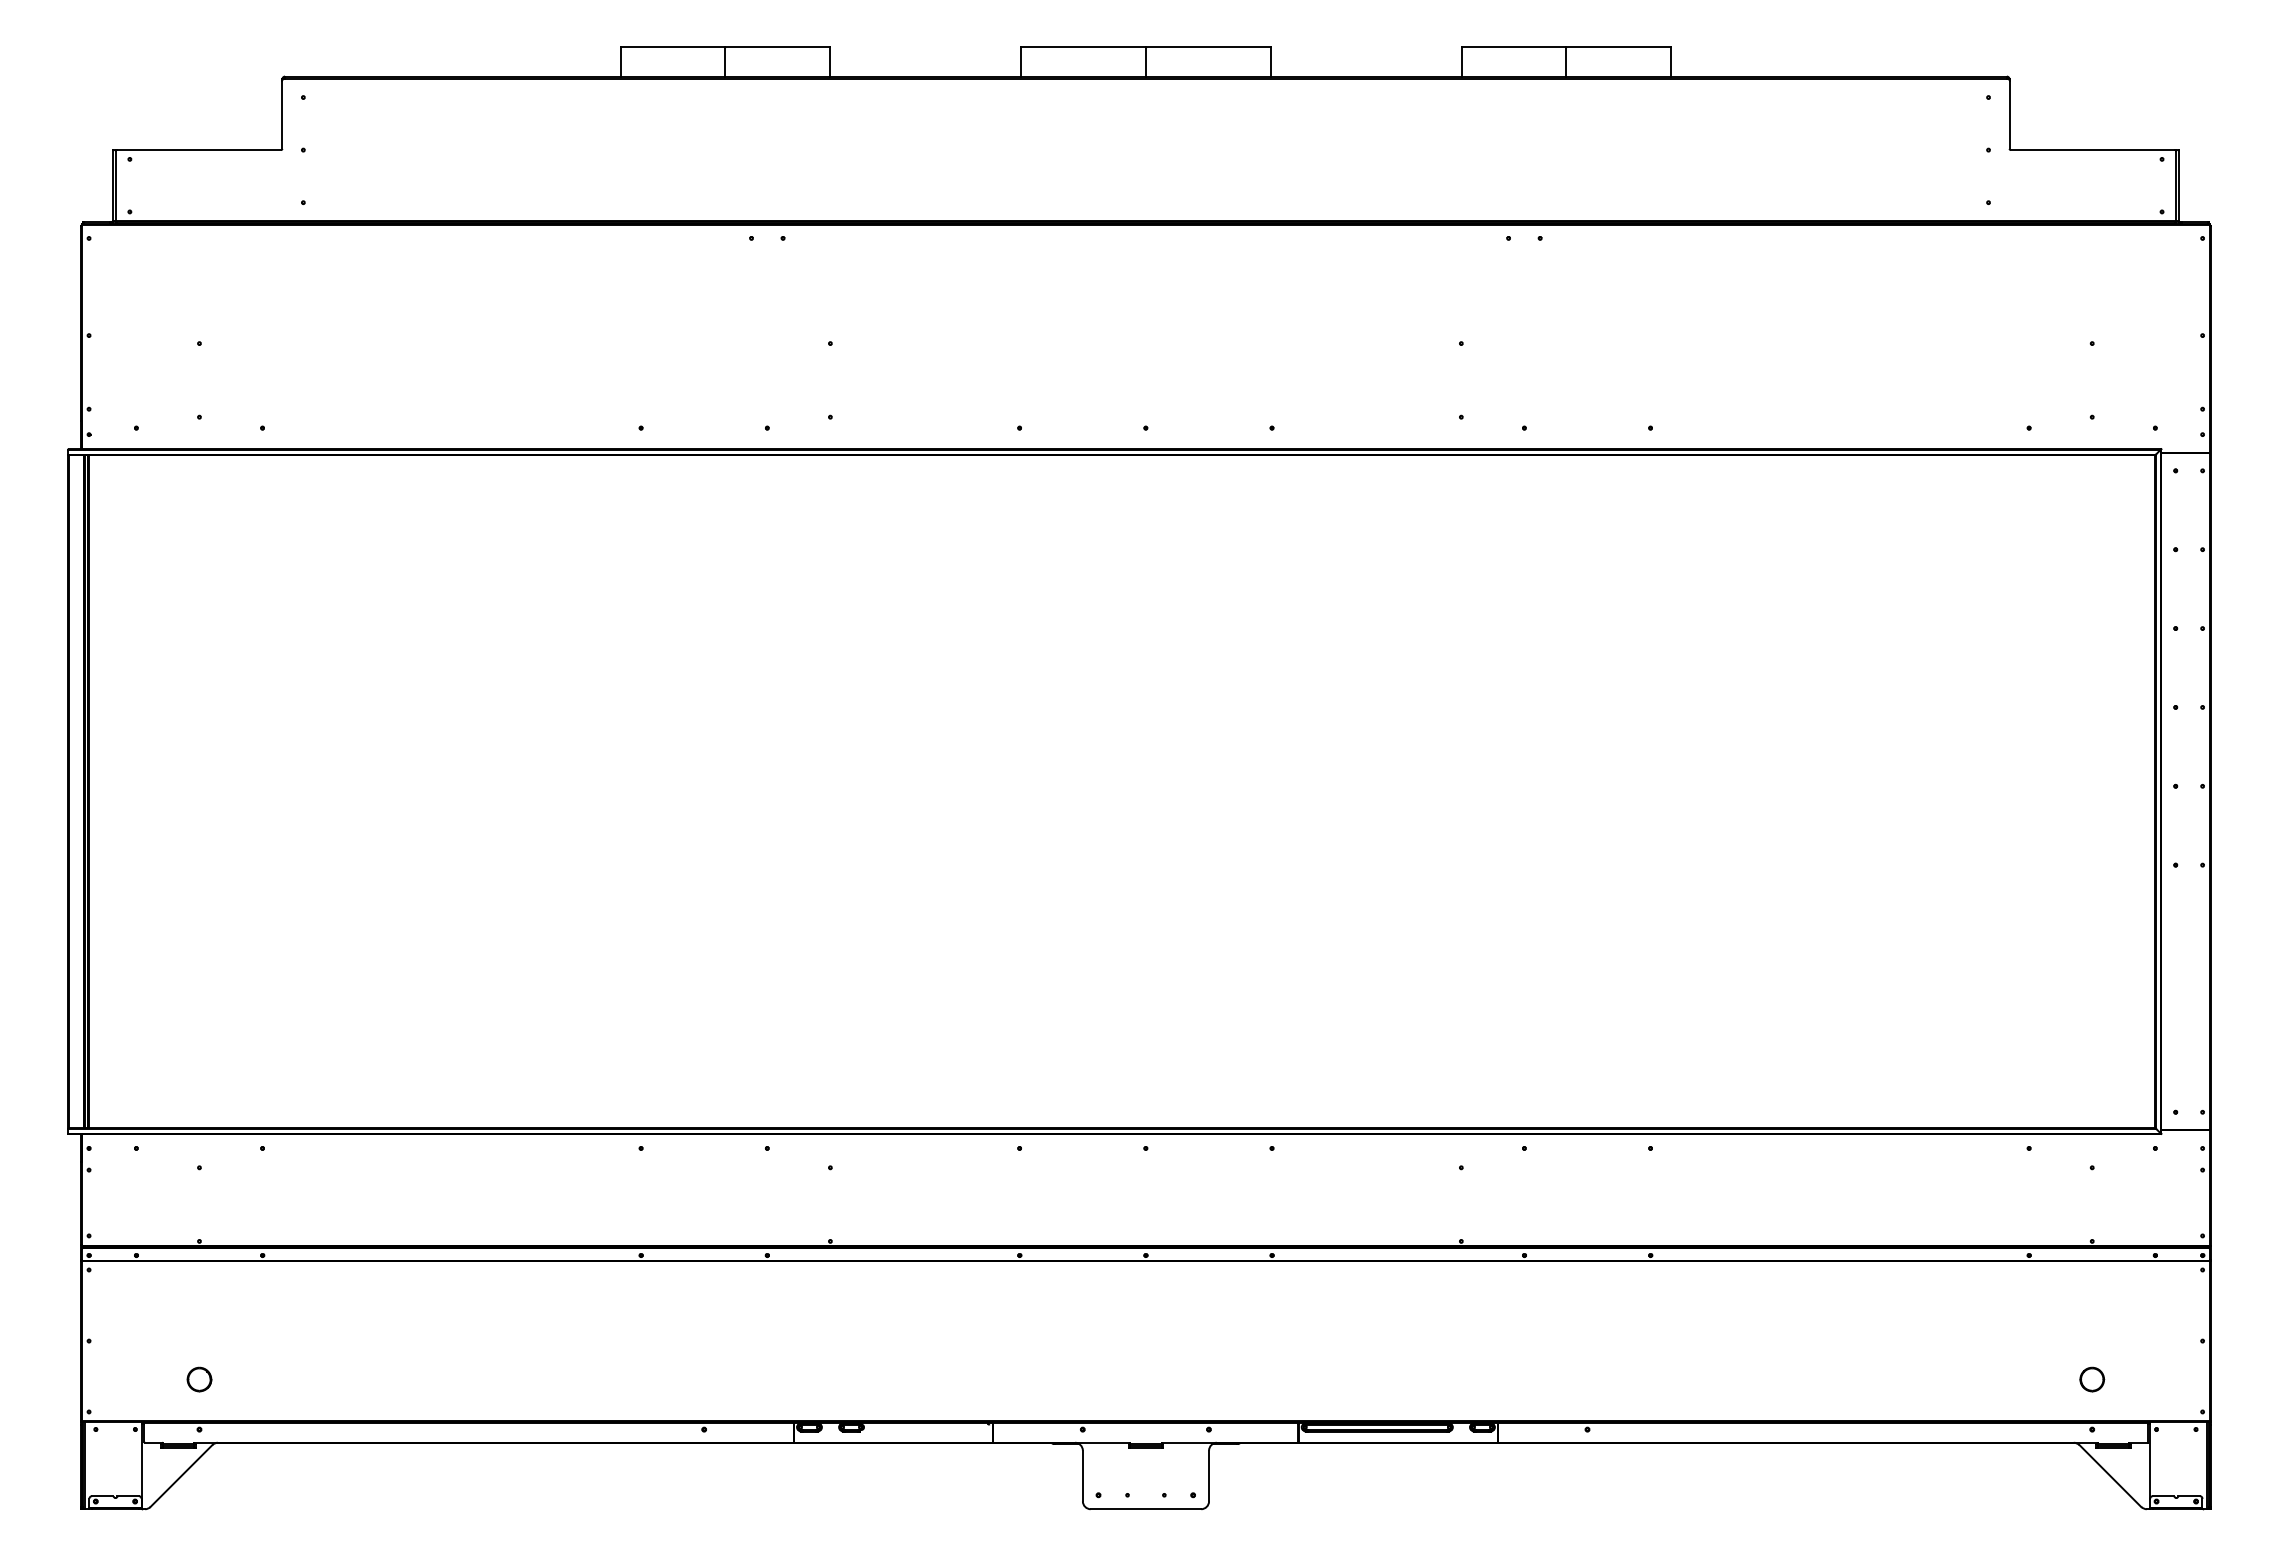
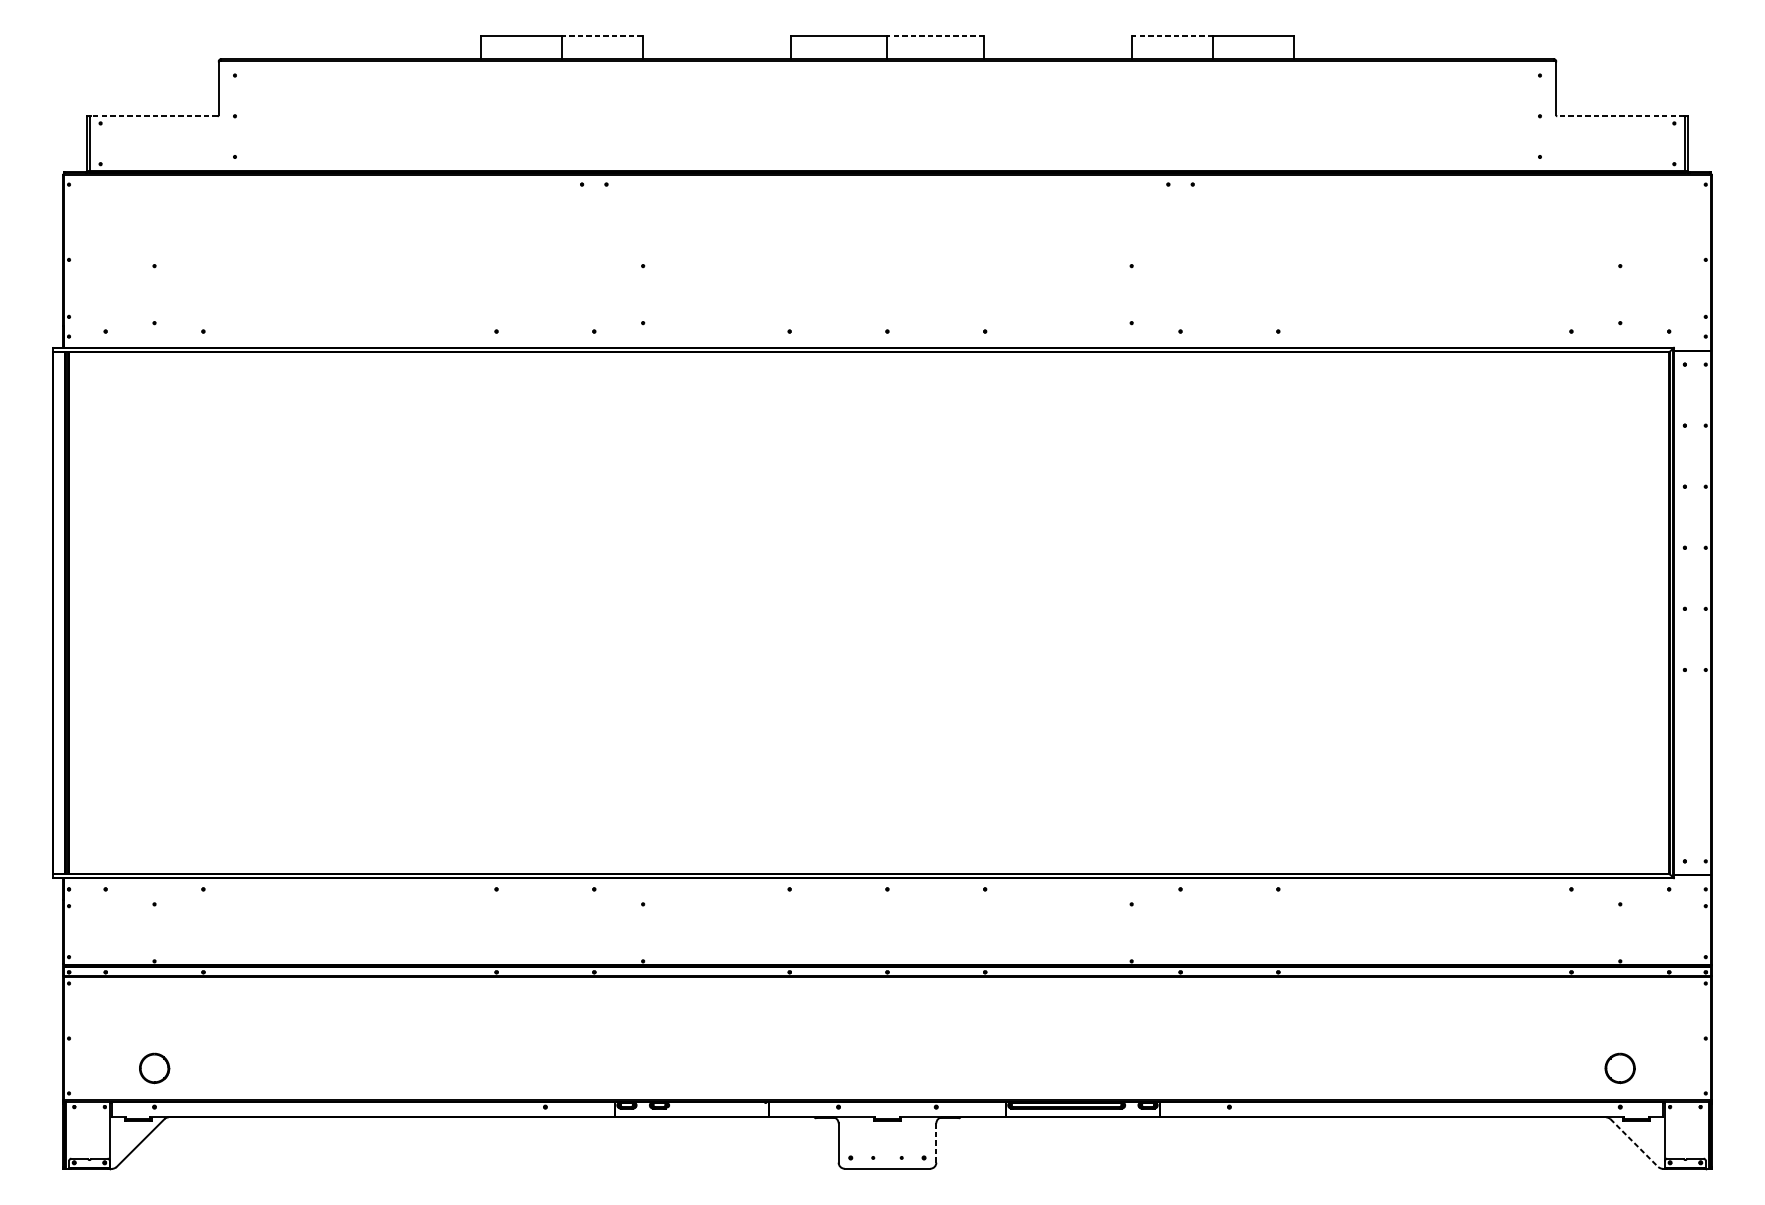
line: (1207, 46) -> (935, 36), solid -> dashed
line: (777, 47) -> (602, 36), solid -> dashed
line: (1513, 47) -> (1172, 36), solid -> dashed
line: (198, 150) -> (153, 116), solid -> dashed
line: (2092, 150) -> (1620, 116), solid -> dashed
part: (199, 1379) -> (154, 1068), size x1.6
part: (2092, 1379) -> (1620, 1068), size x1.6
line: (1208, 1475) -> (935, 1142), solid -> dashed
line: (2110, 1476) -> (1634, 1143), solid -> dashed

